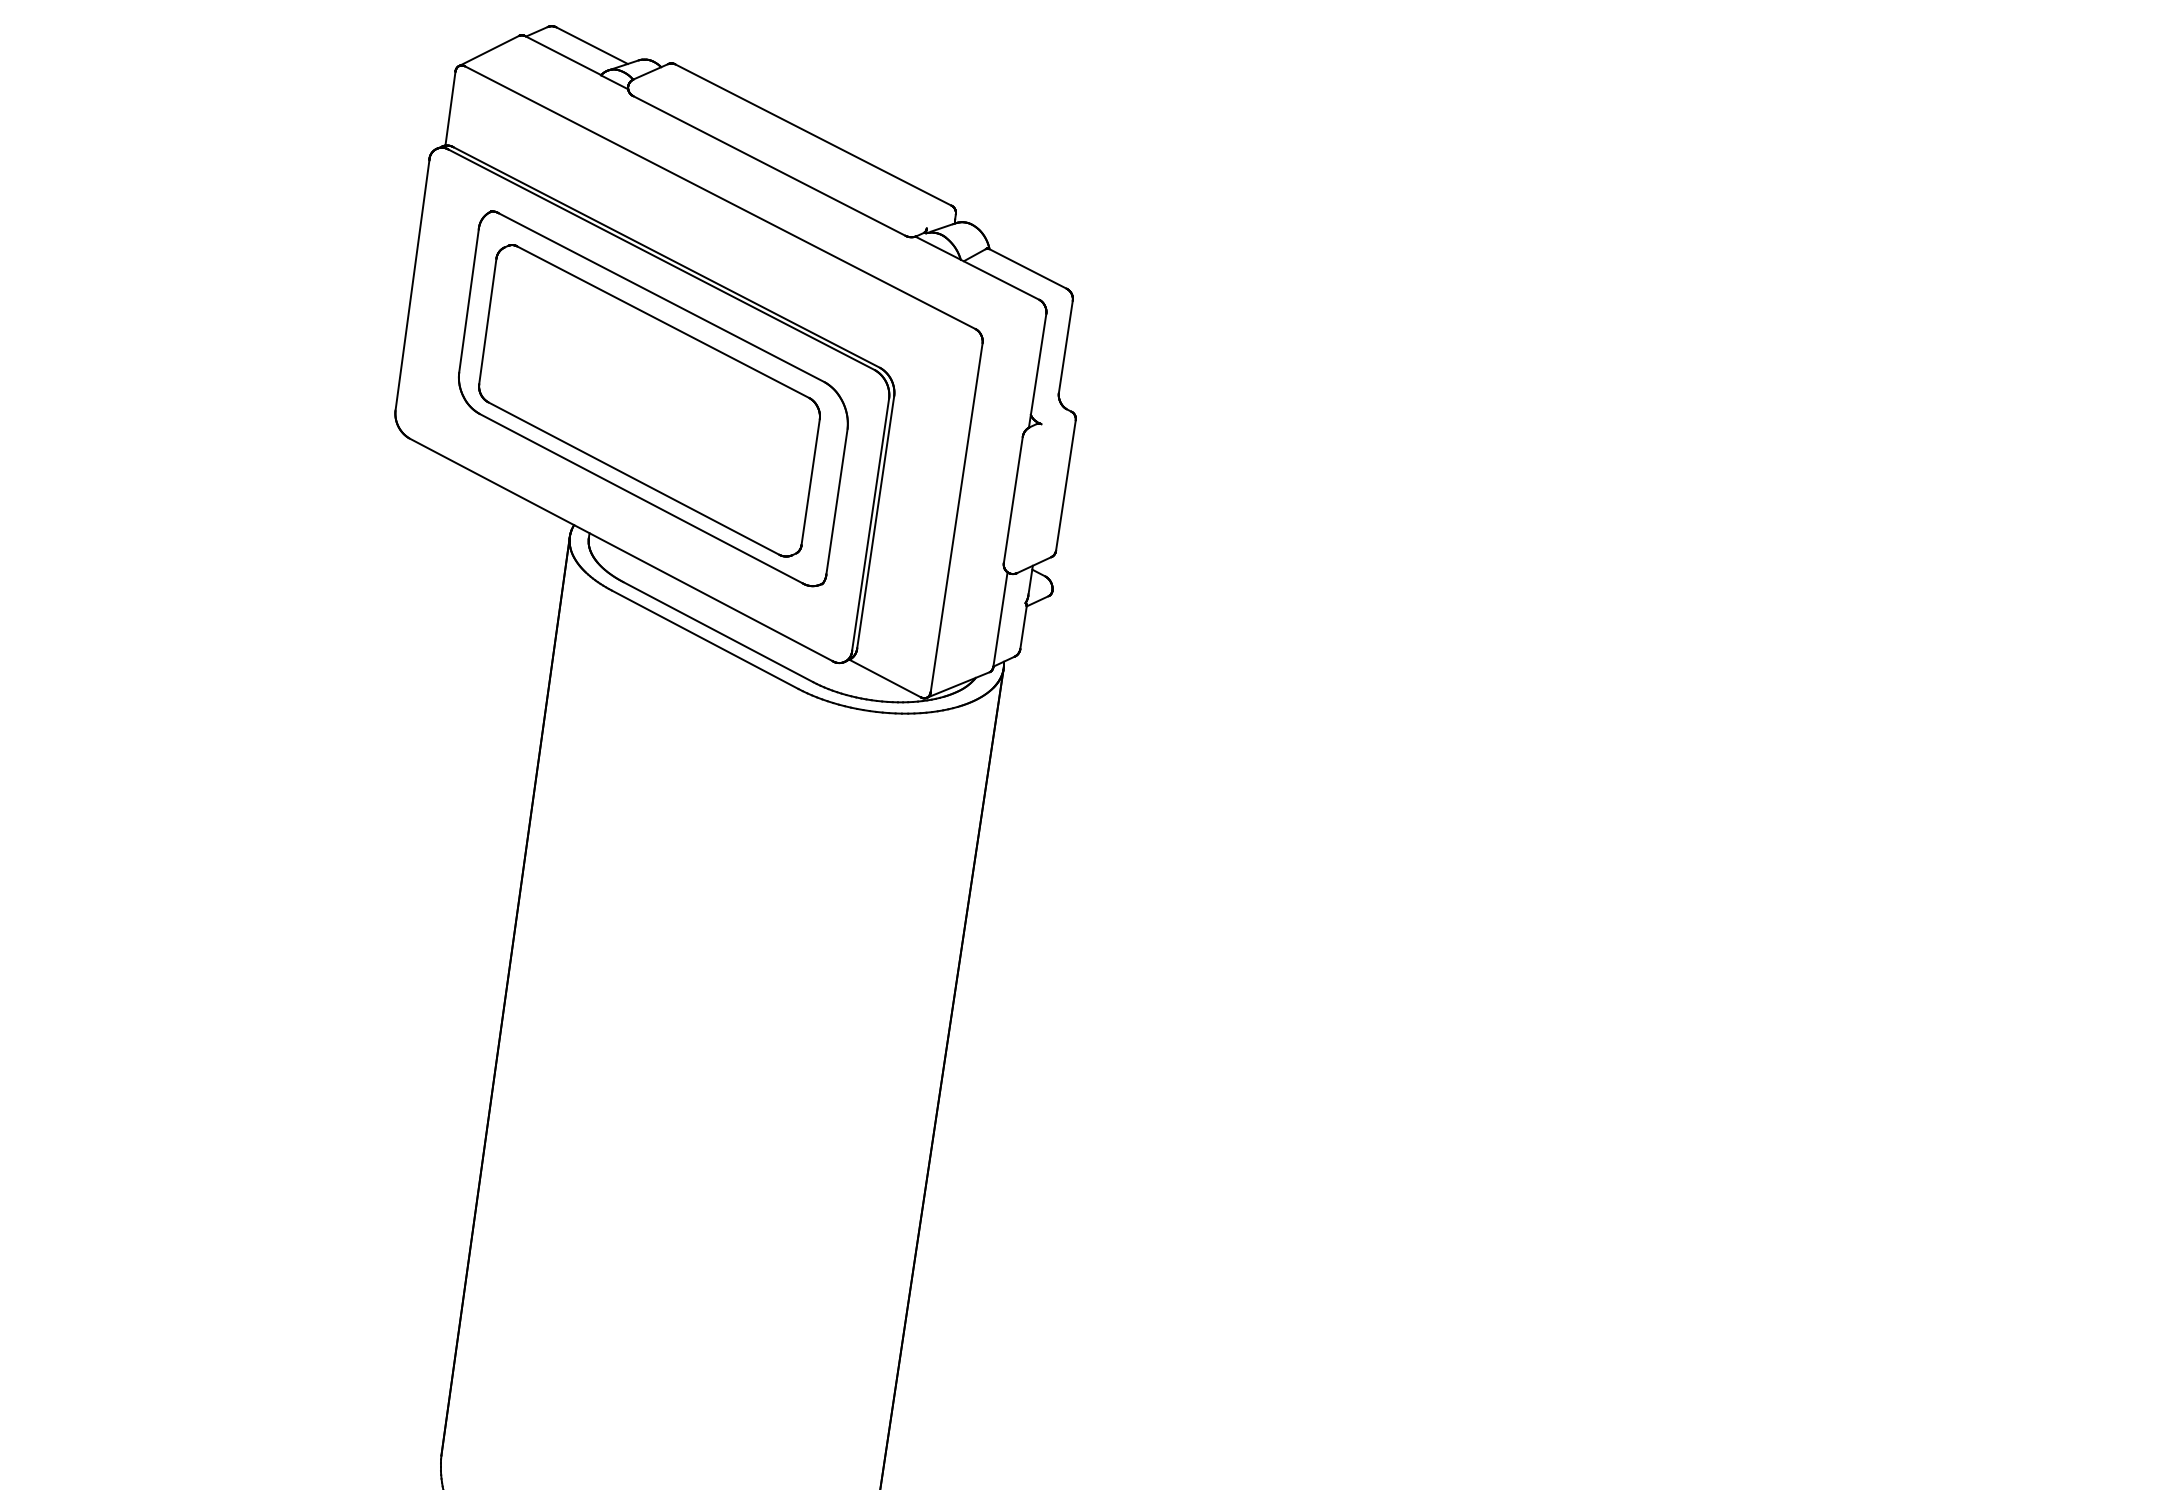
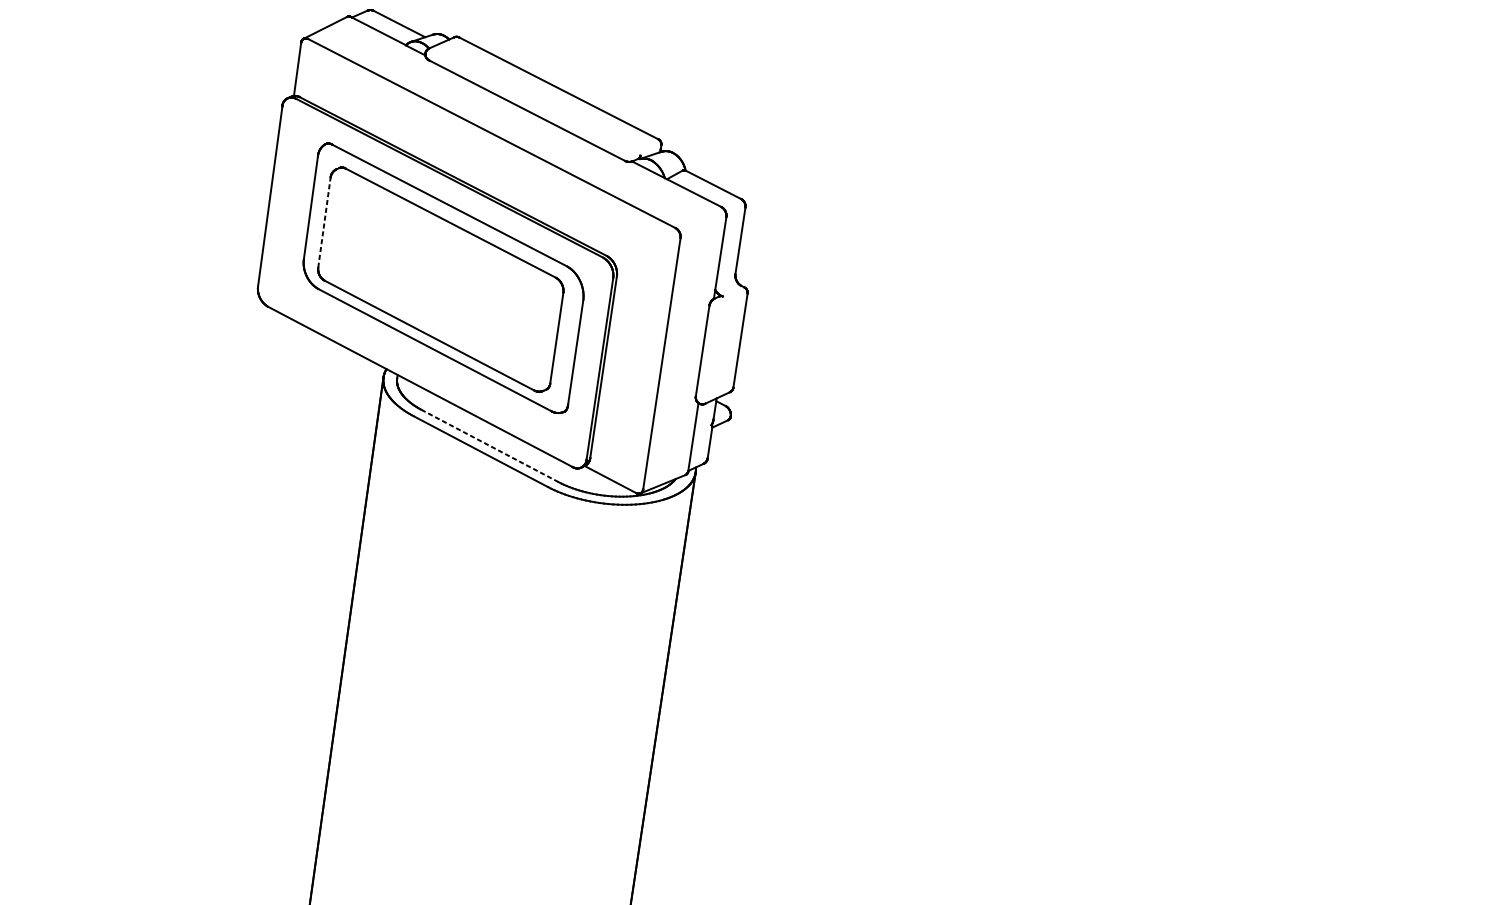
line: (487, 321) -> (324, 222), solid -> dashed
line: (717, 631) -> (489, 445), solid -> dashed

